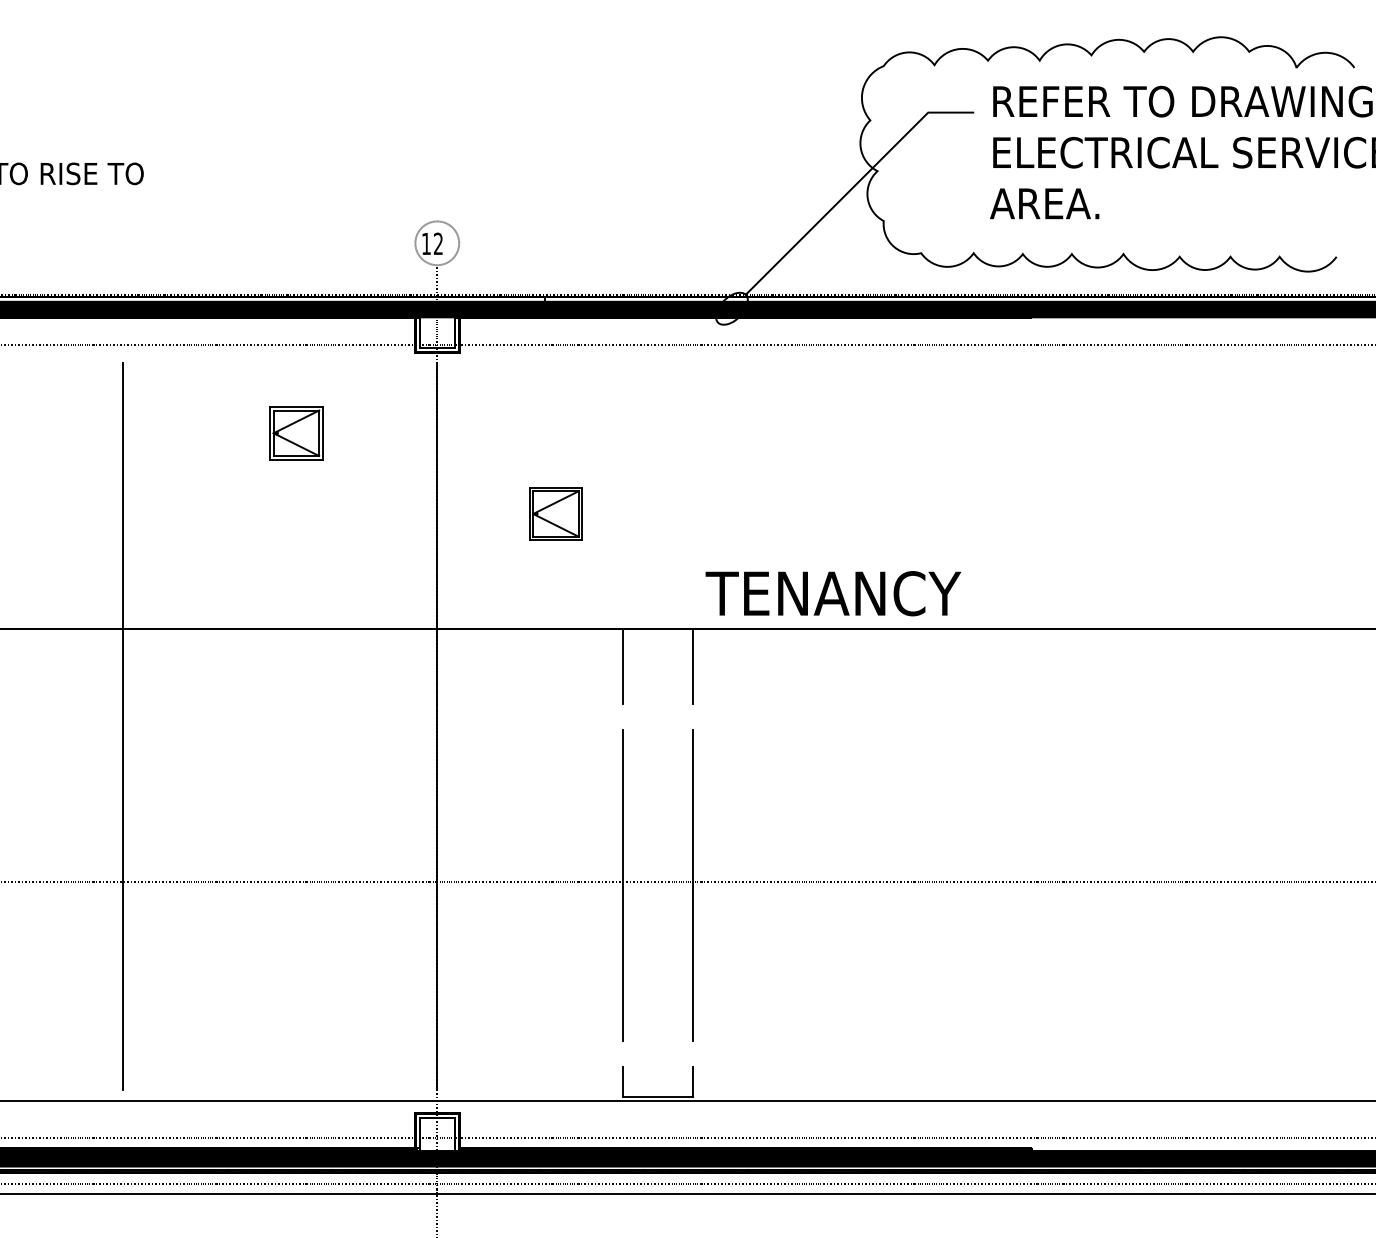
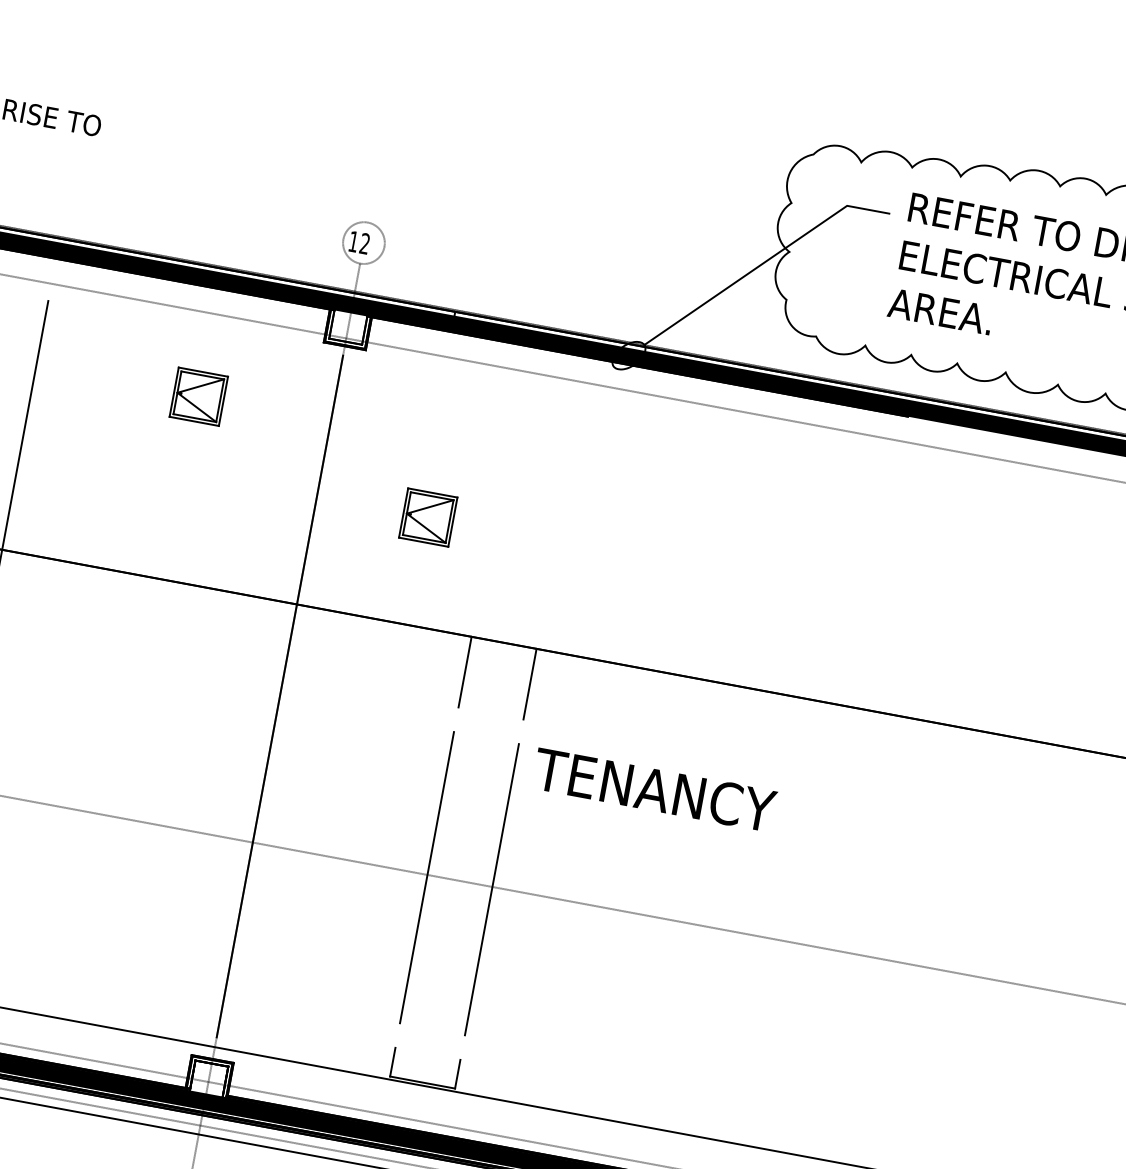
text: (832, 593) -> (653, 789), moved

